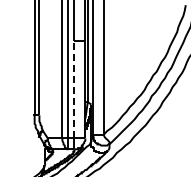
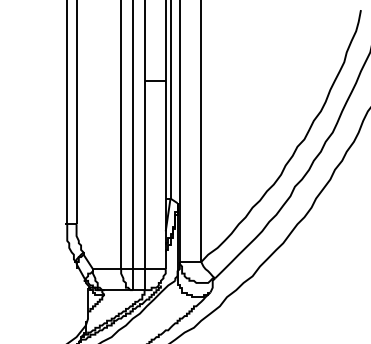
line: (74, 89) -> (144, 173), dashed -> solid

